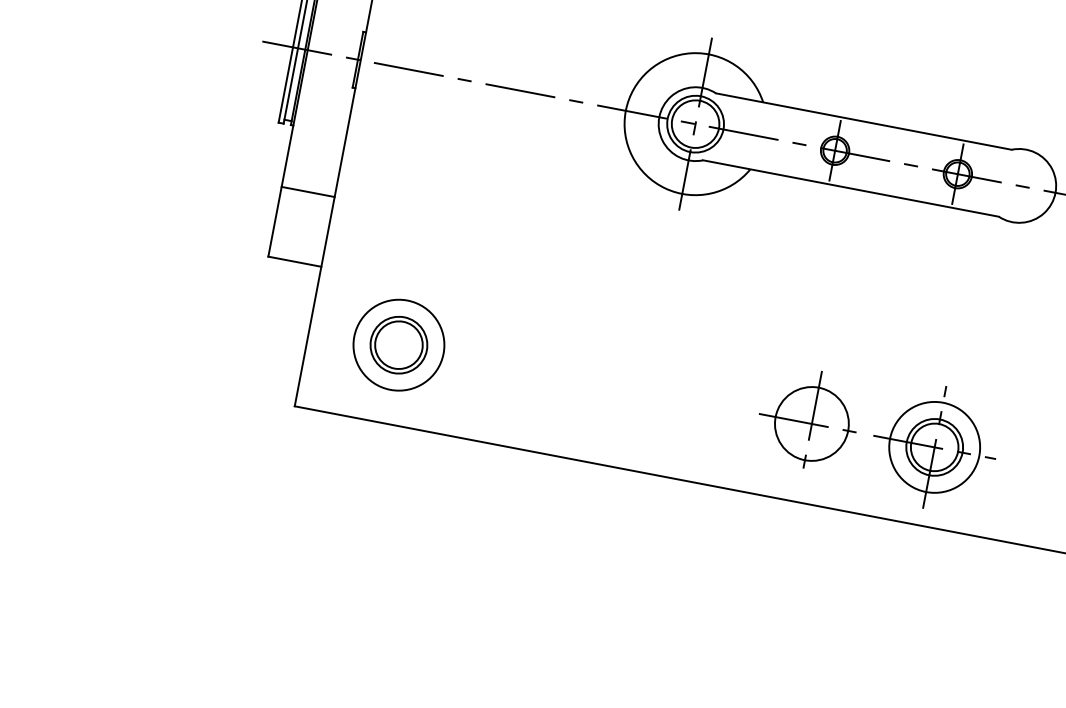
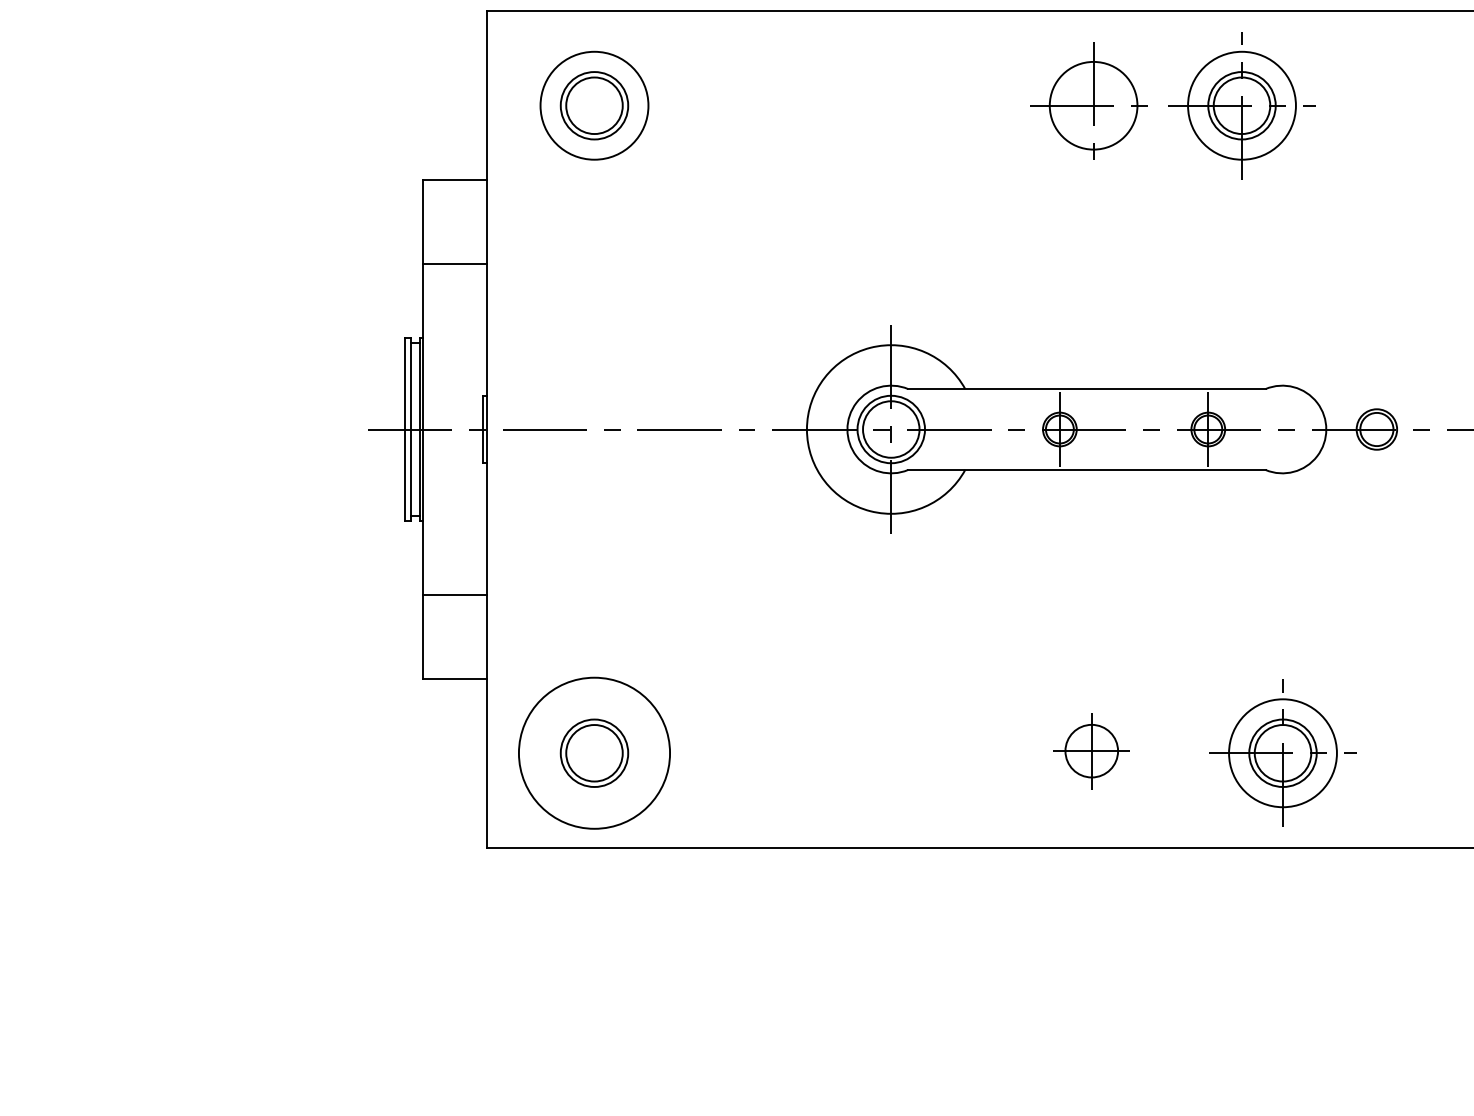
circle: (398, 345) -> (594, 753), size x1.4
part: (808, 418) -> (1088, 747), size x0.6
part: (934, 446) -> (1282, 752), moved

